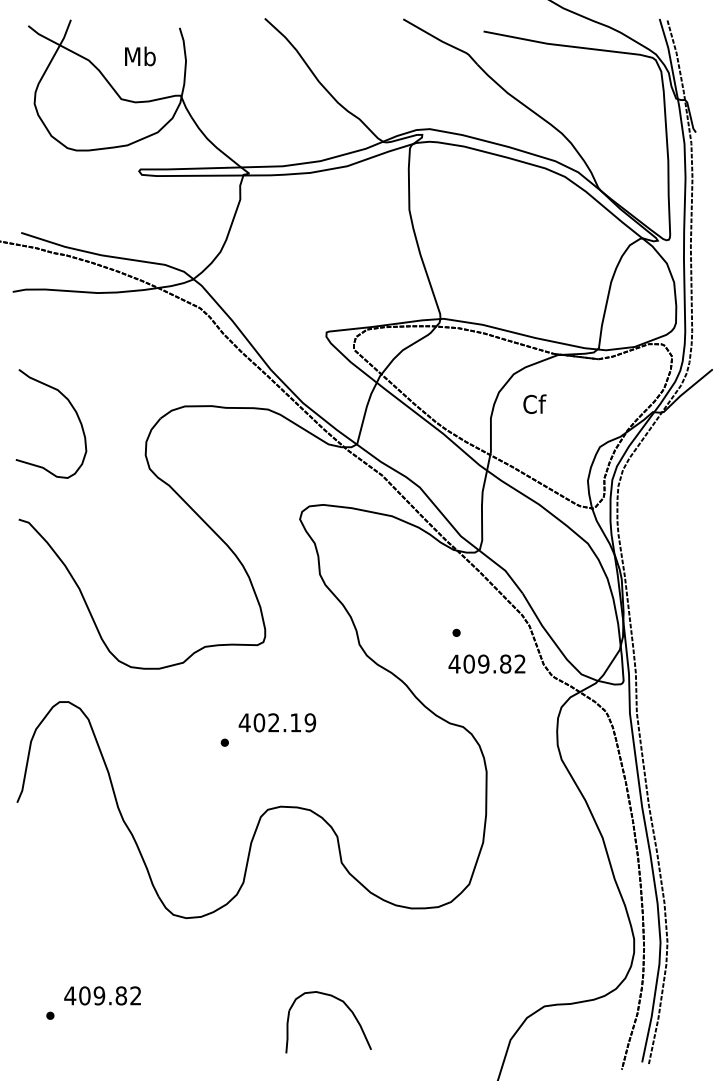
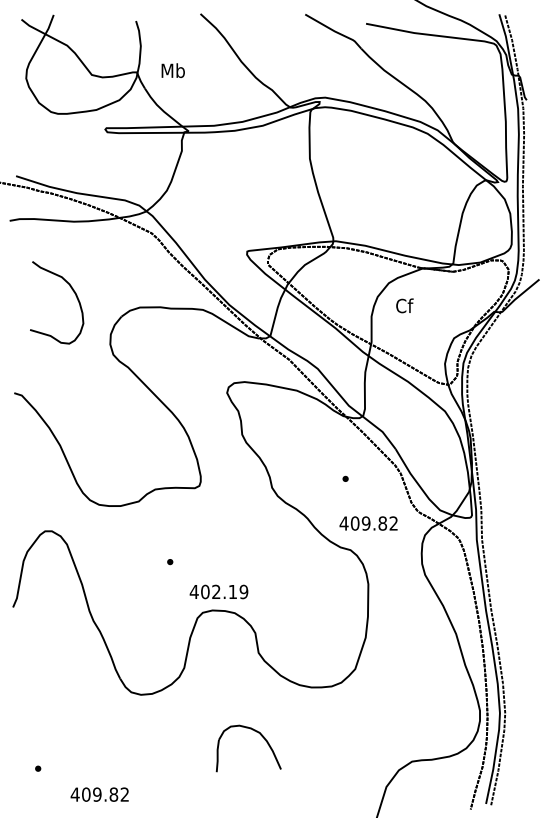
text: (139, 56) -> (172, 70), moved
curve: (73, 410) -> (73, 292), moved
text: (486, 664) -> (368, 523), moved
text: (276, 722) -> (218, 591), moved
text: (102, 995) -> (99, 794), moved
part: (344, 1004) -> (260, 735), moved

